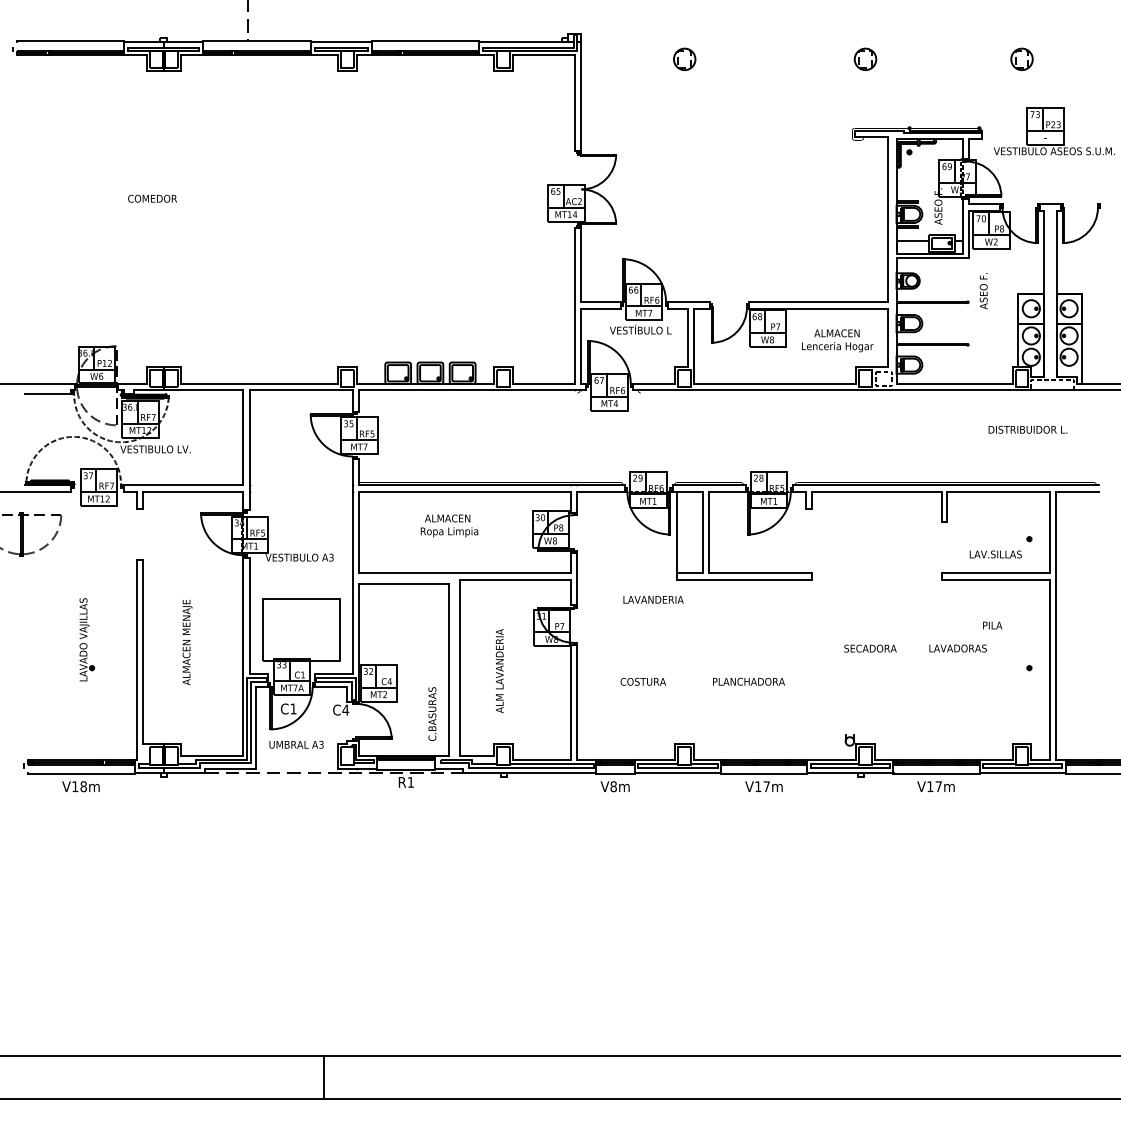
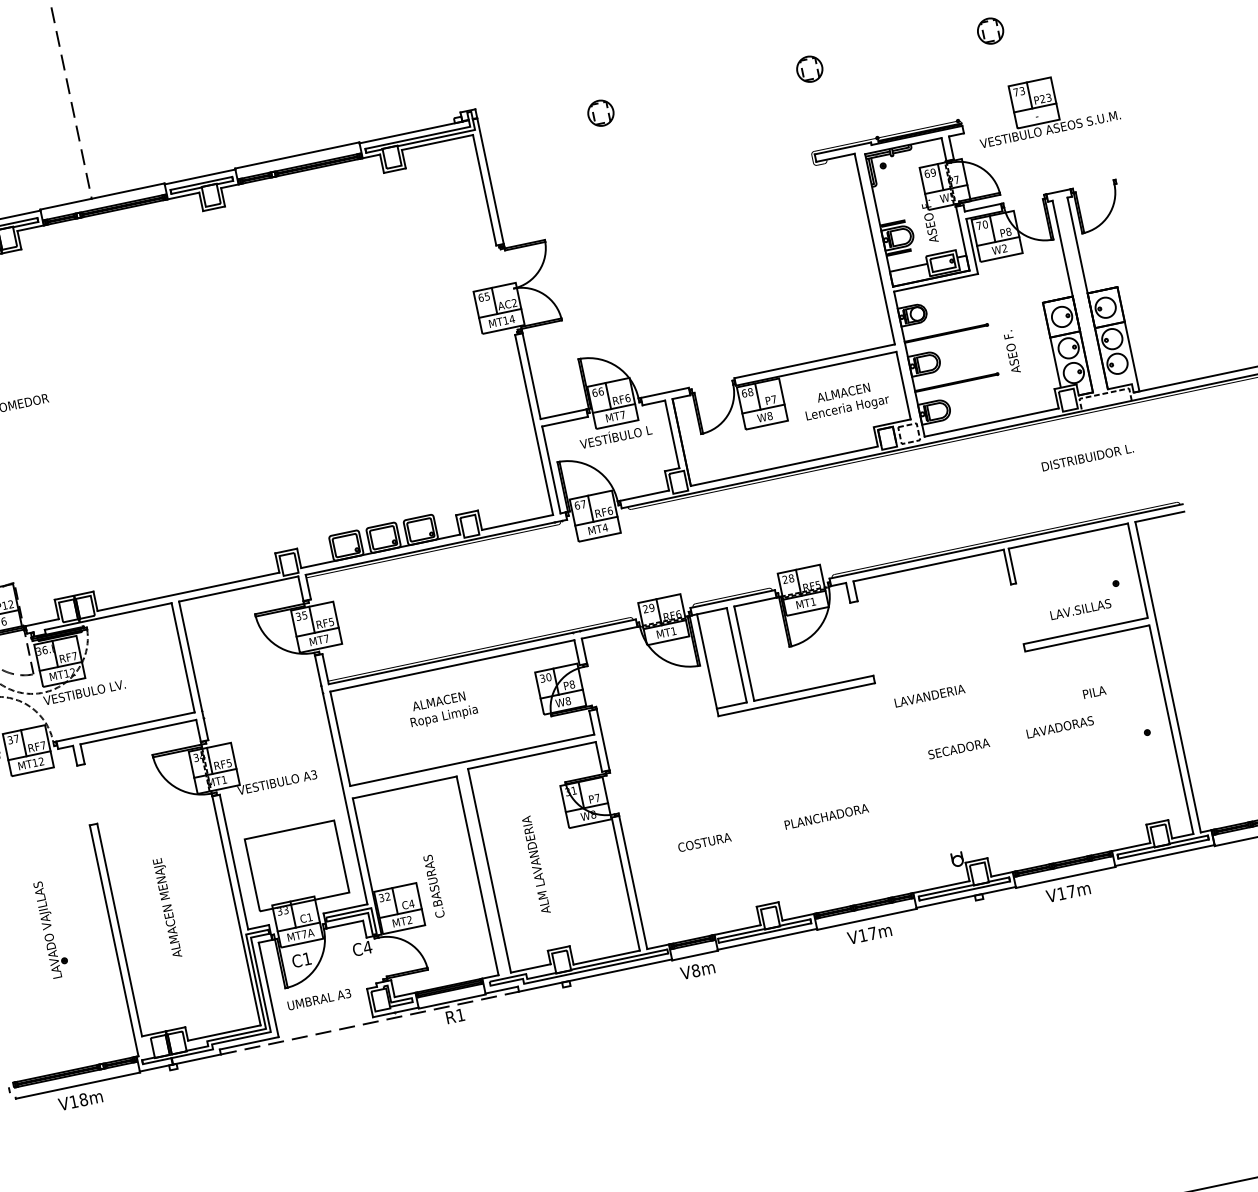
text: (983, 291) -> (1011, 352), moved
text: (653, 599) -> (929, 695), moved
text: (432, 713) -> (434, 885), moved

